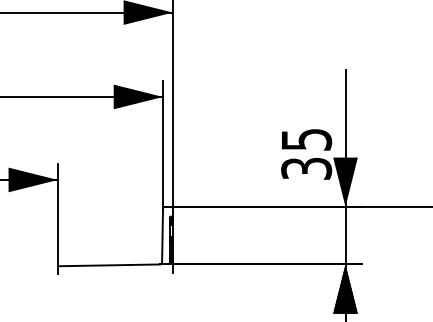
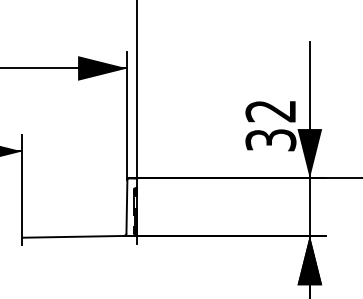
text: (306, 139) -> (270, 110), 35 -> 32

